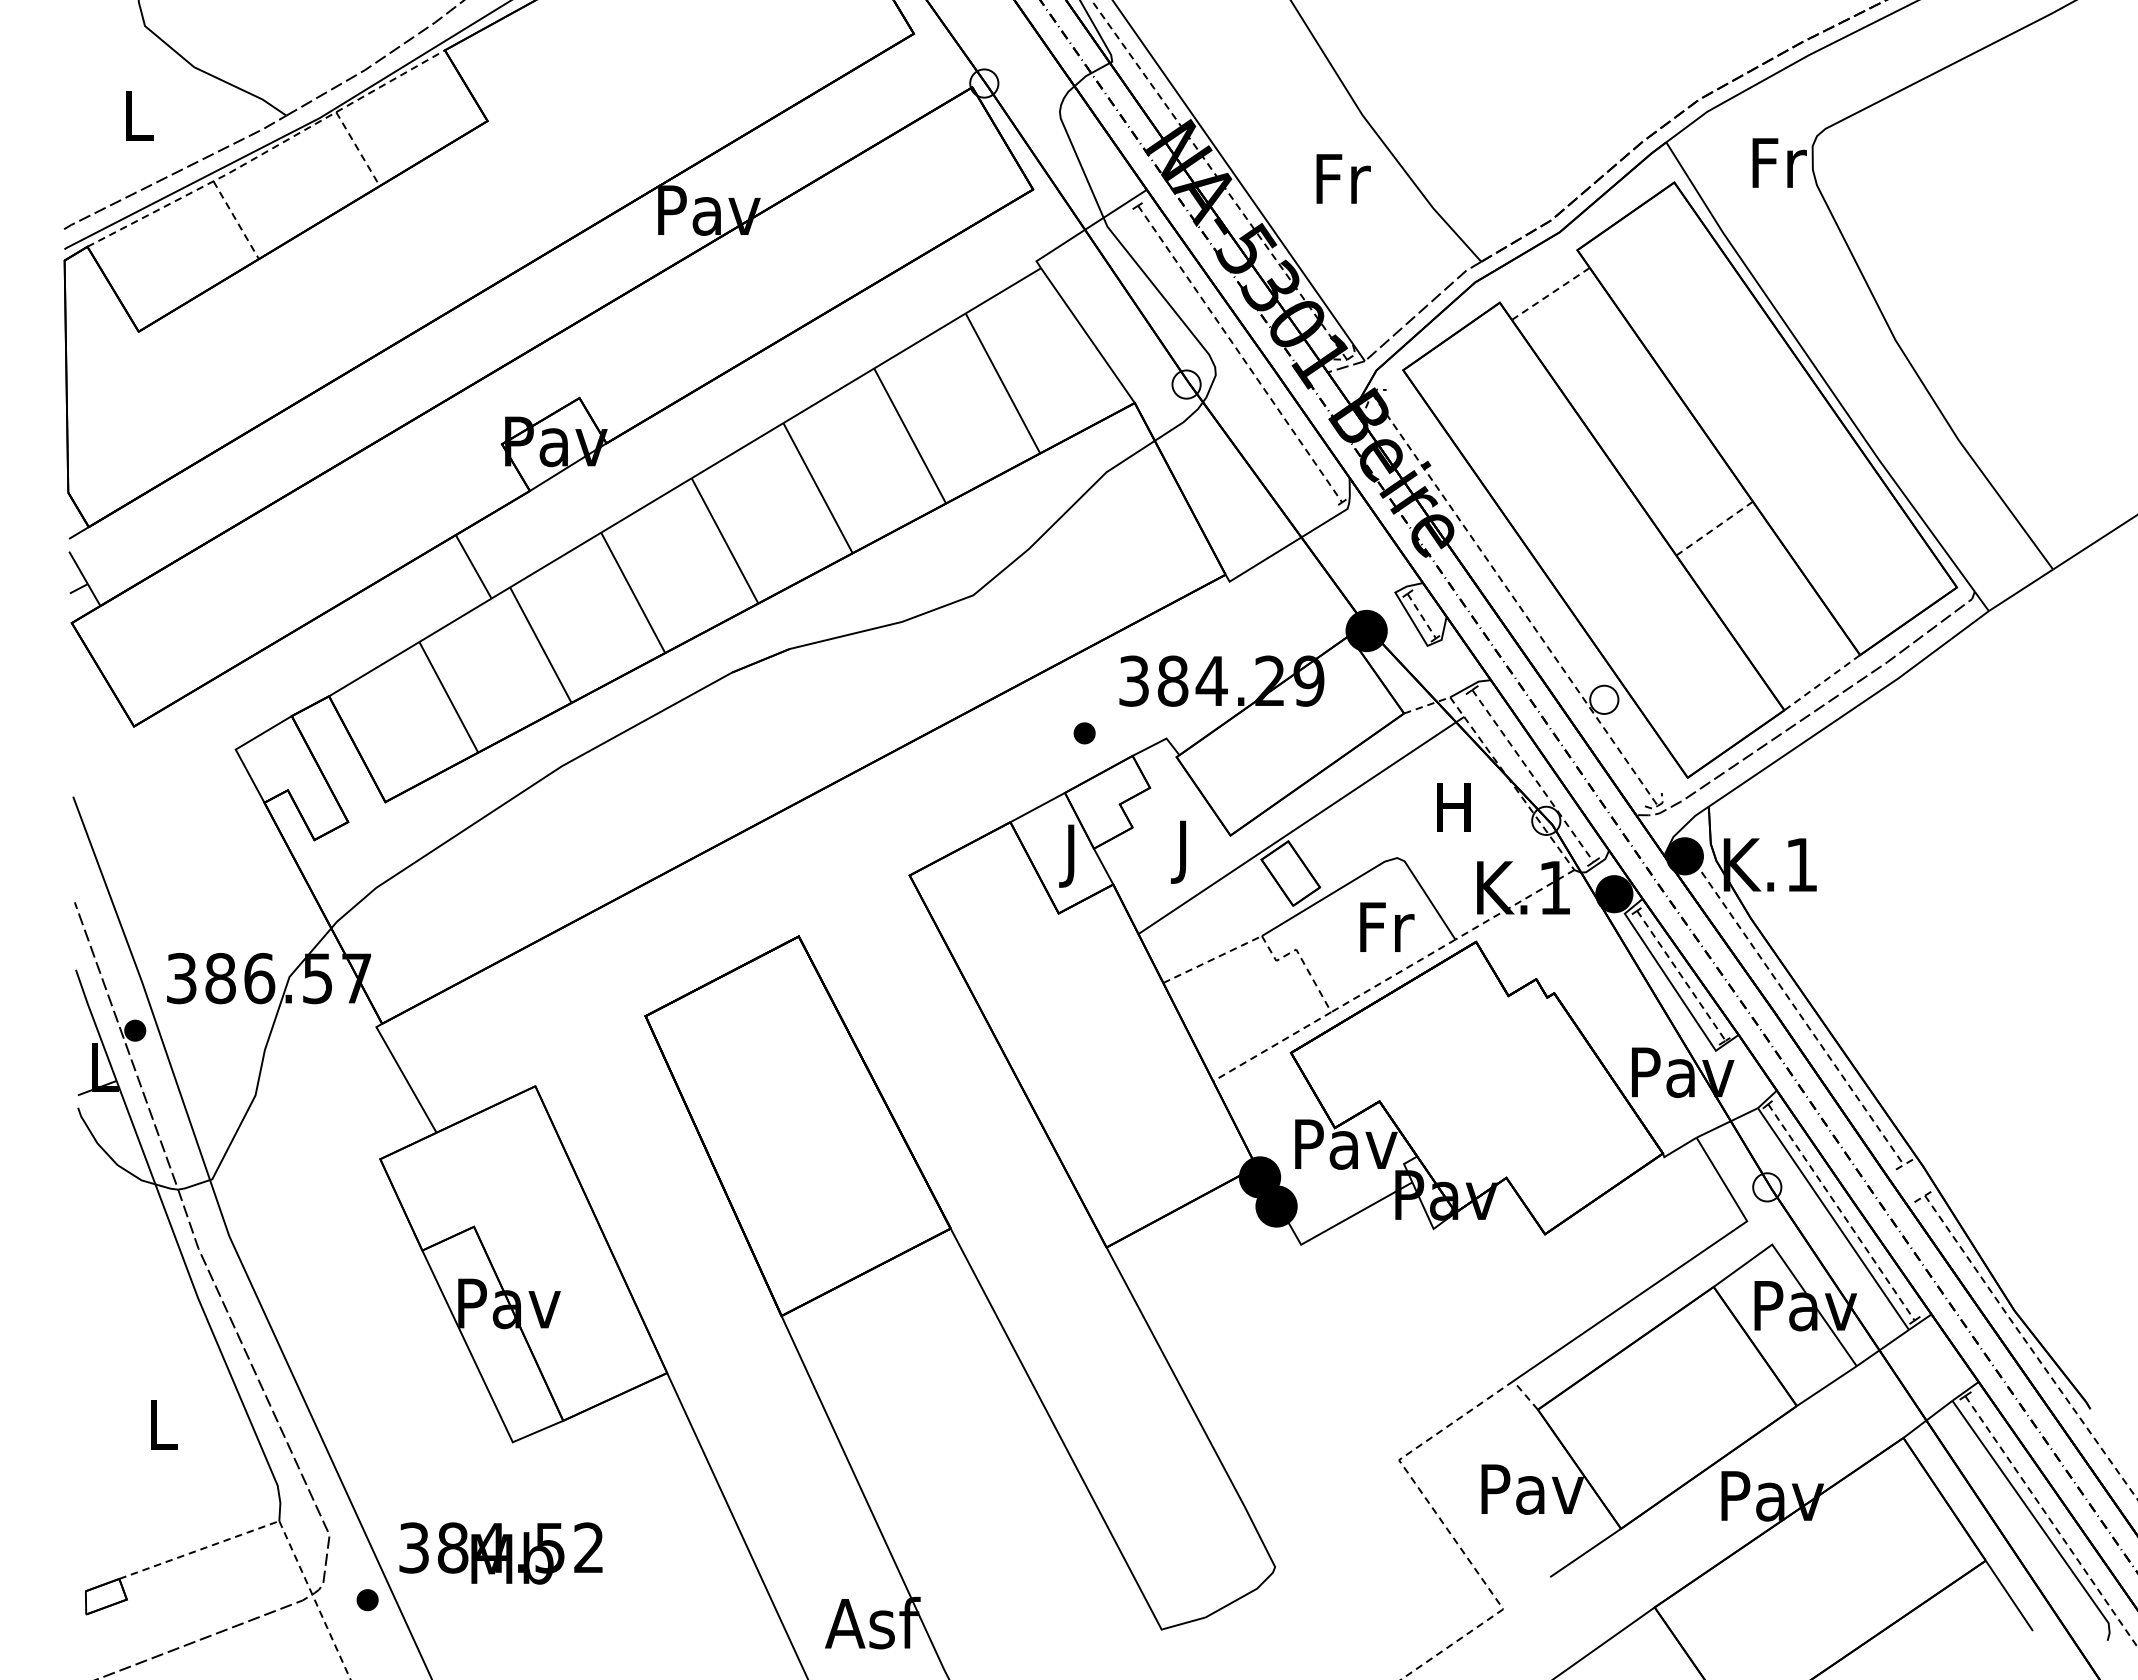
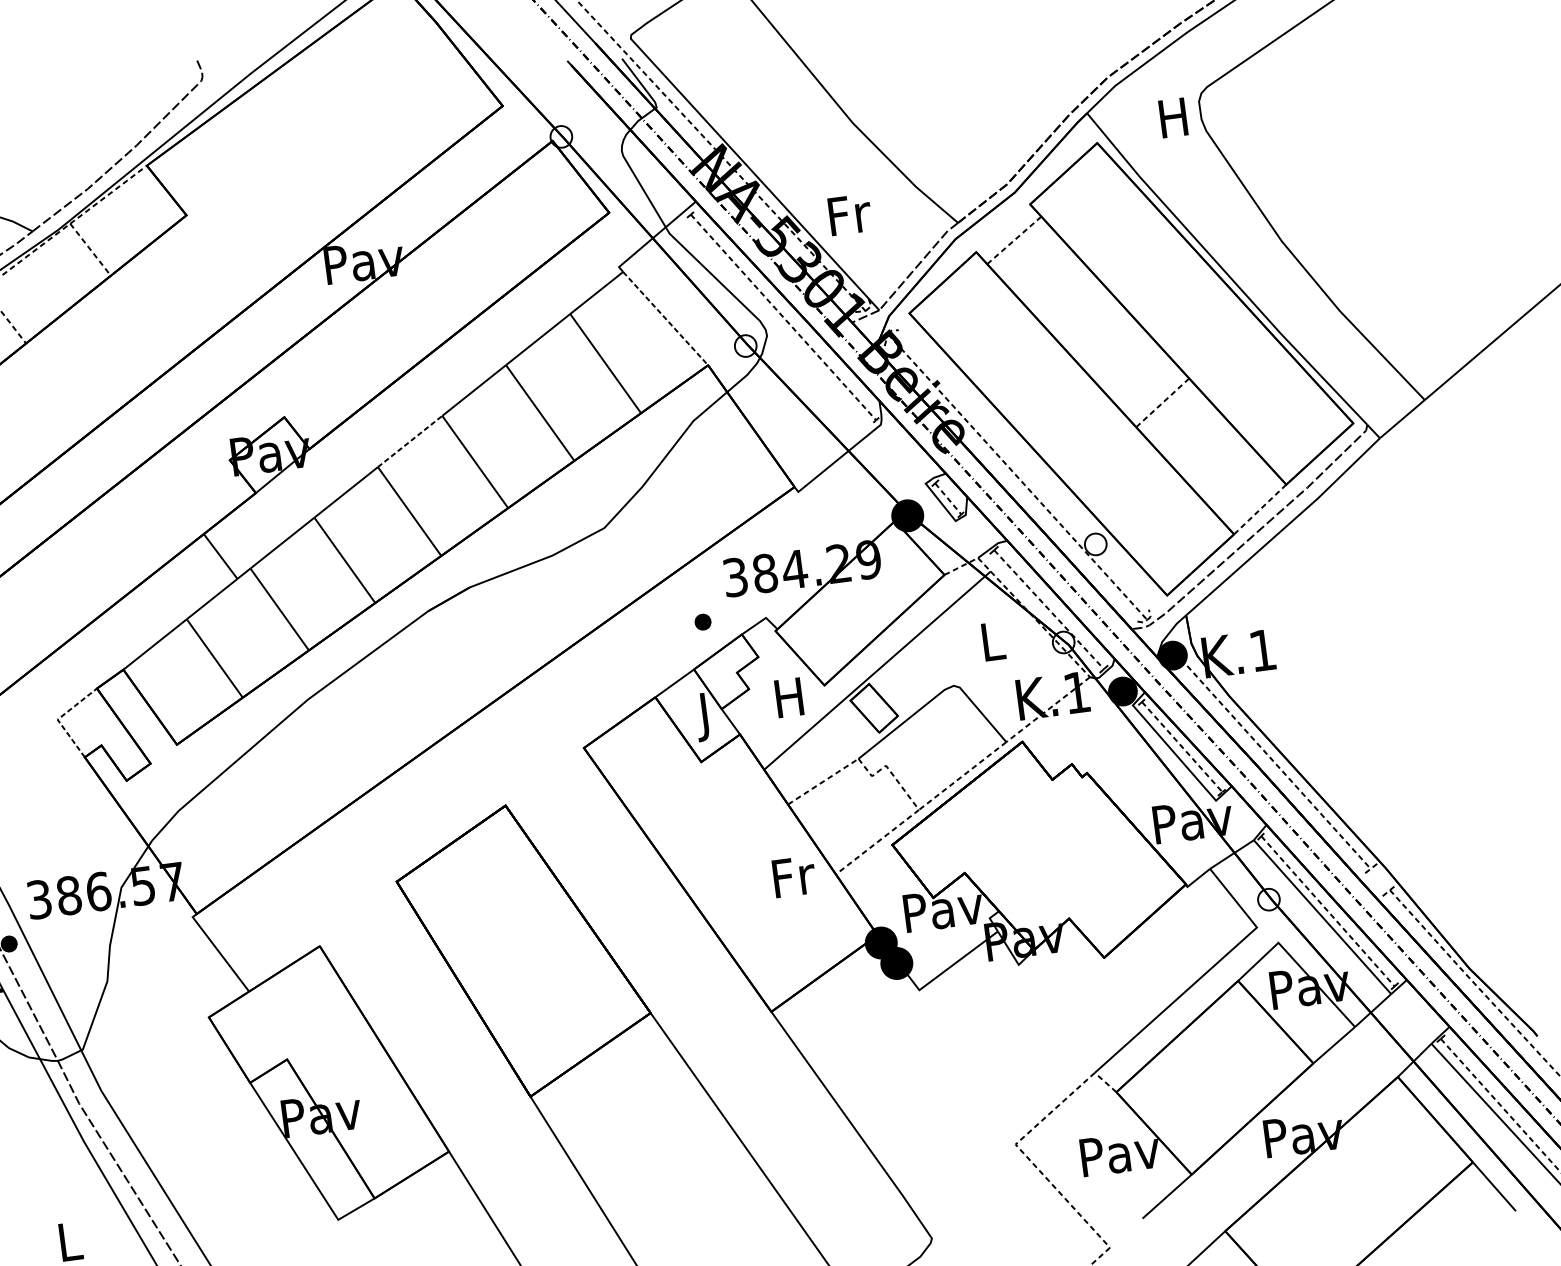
text: (1779, 162) -> (1175, 117), Fr -> H
text: (1343, 178) -> (850, 214), moved
line: (1088, 336) -> (666, 319), solid -> dashed
line: (737, 450) -> (410, 441), solid -> dashed
line: (237, 748) -> (58, 718), solid -> dashed
text: (1453, 807) -> (991, 641), H -> L
text: (1182, 851) -> (789, 702), J -> H
text: (1387, 926) -> (794, 876), moved

